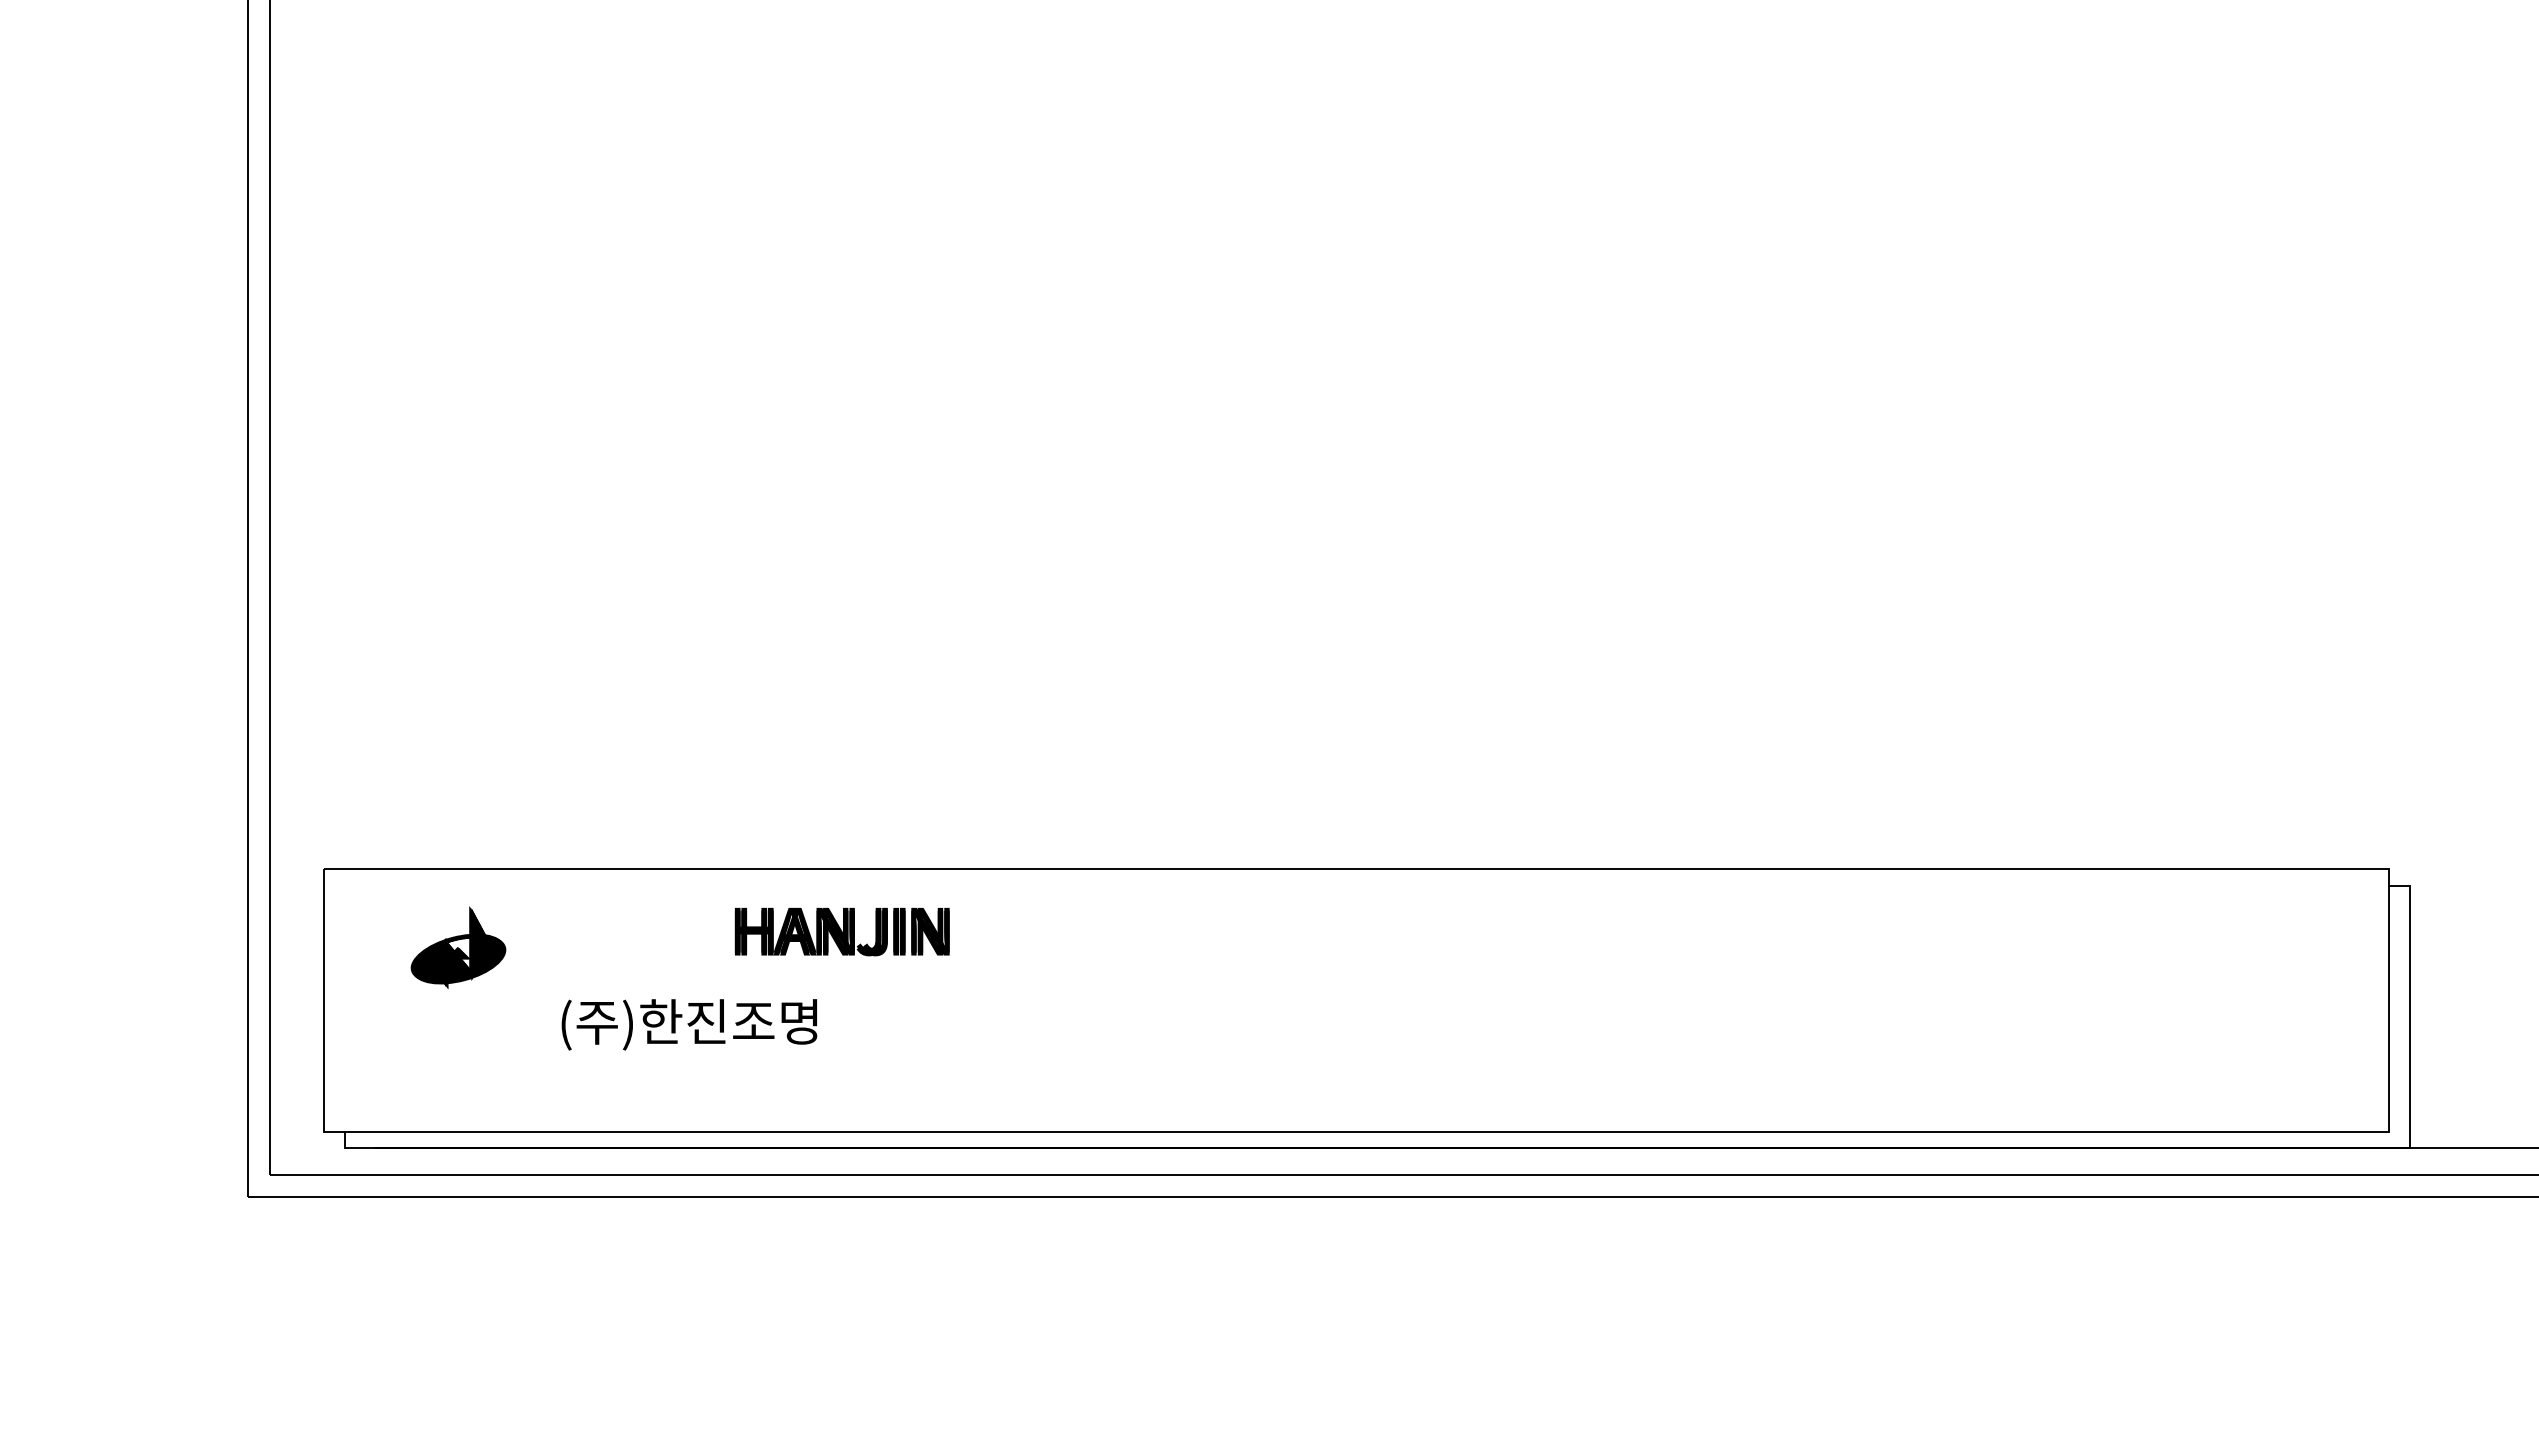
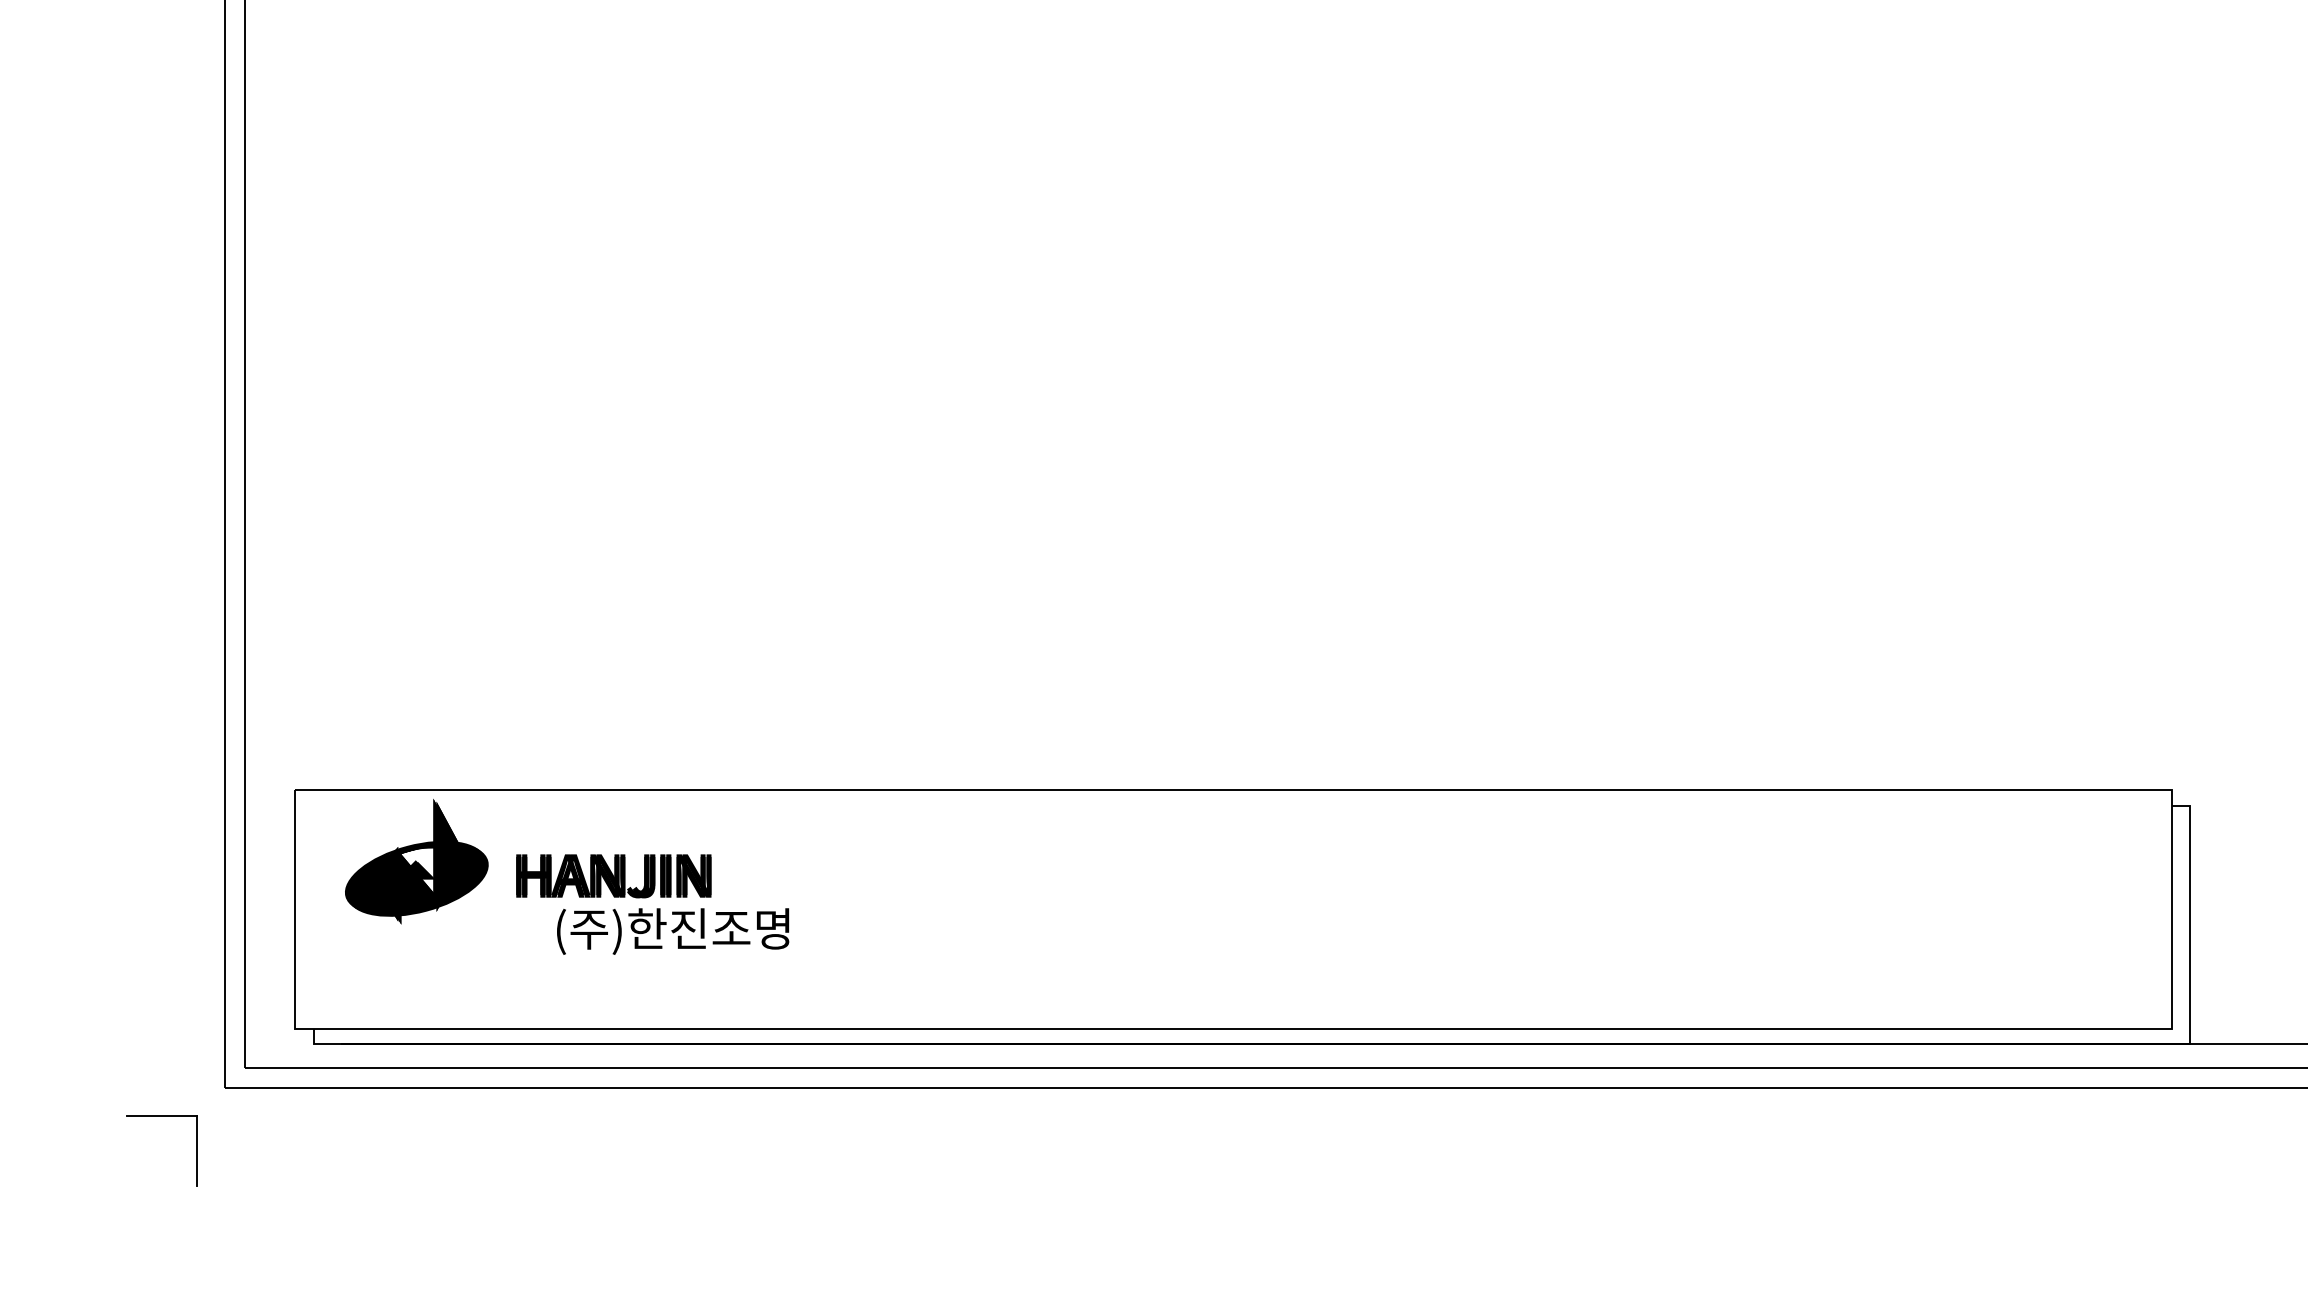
text: (841, 932) -> (613, 876), moved
part: (458, 947) -> (416, 861), size x1.67
text: (689, 1024) -> (673, 931), moved
part: (178, 1227) -> (162, 1115), added

